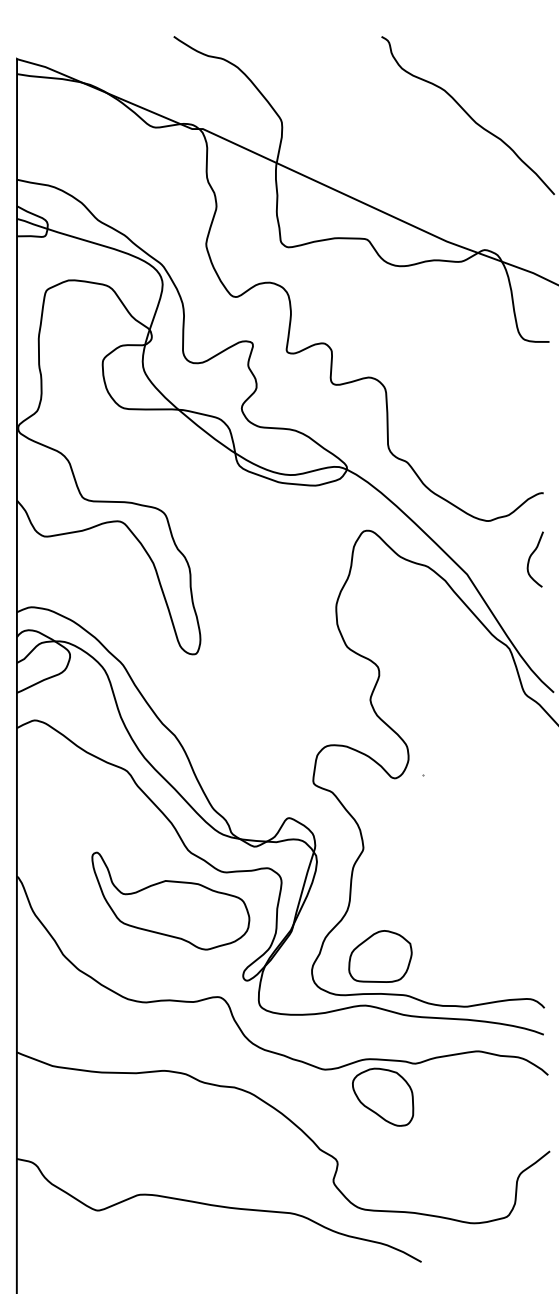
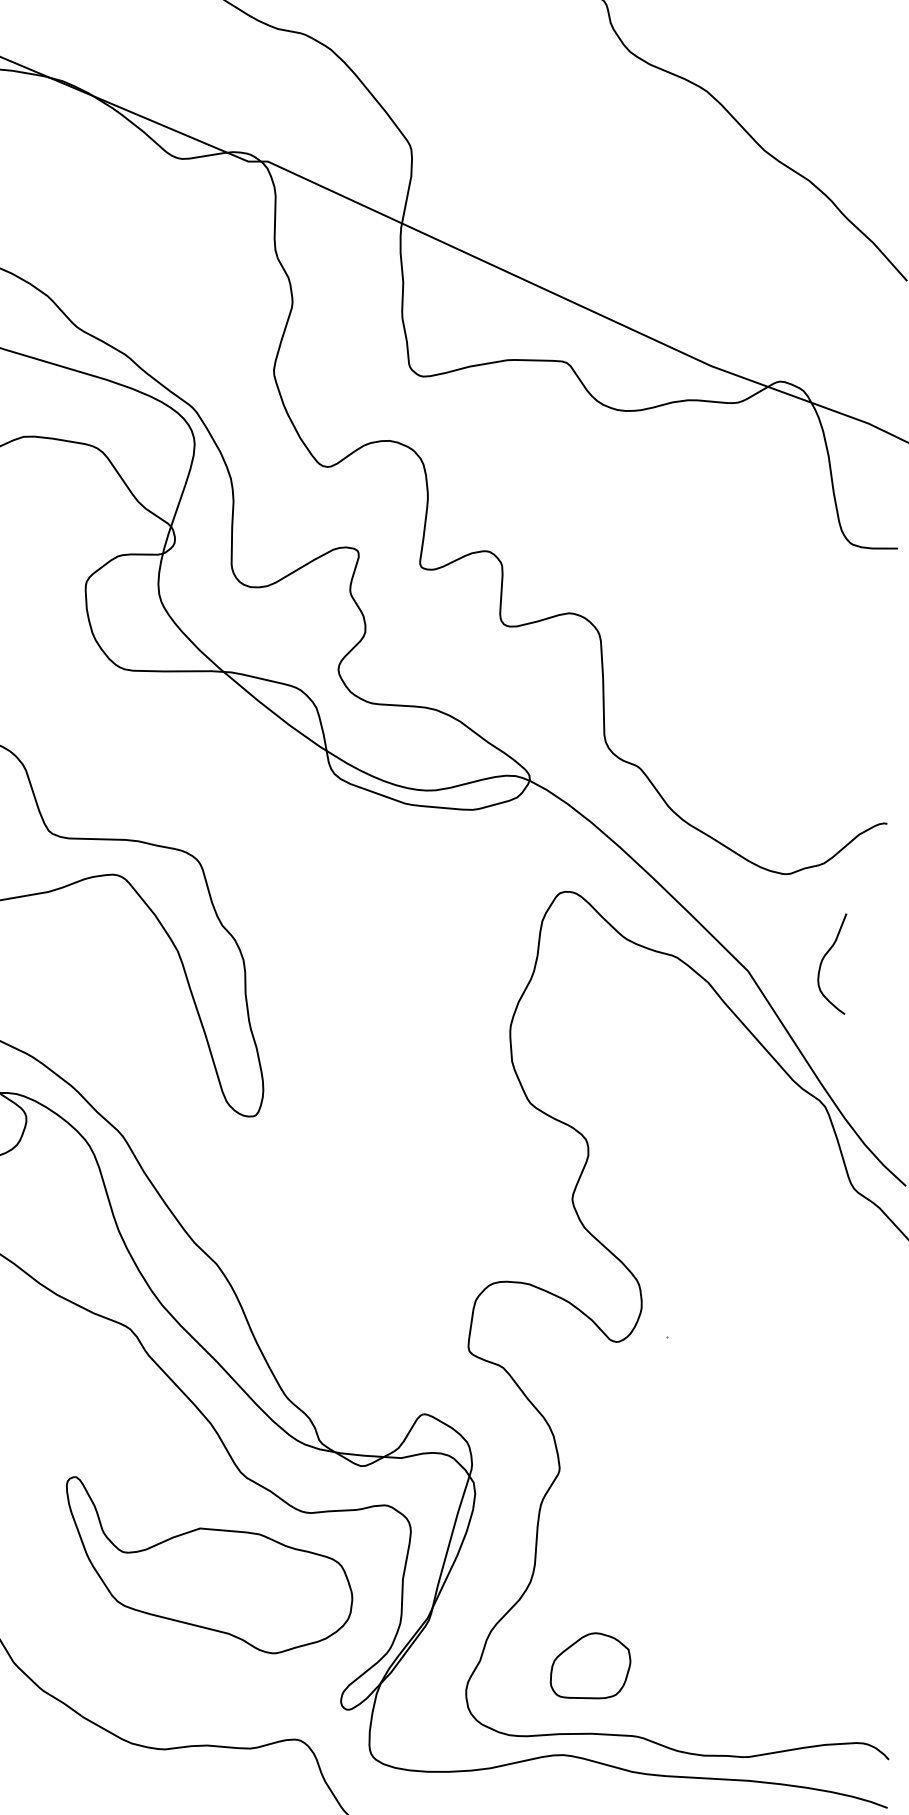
curve: (530, 559) -> (823, 964), moved
part: (380, 956) -> (590, 1665), size x0.7

